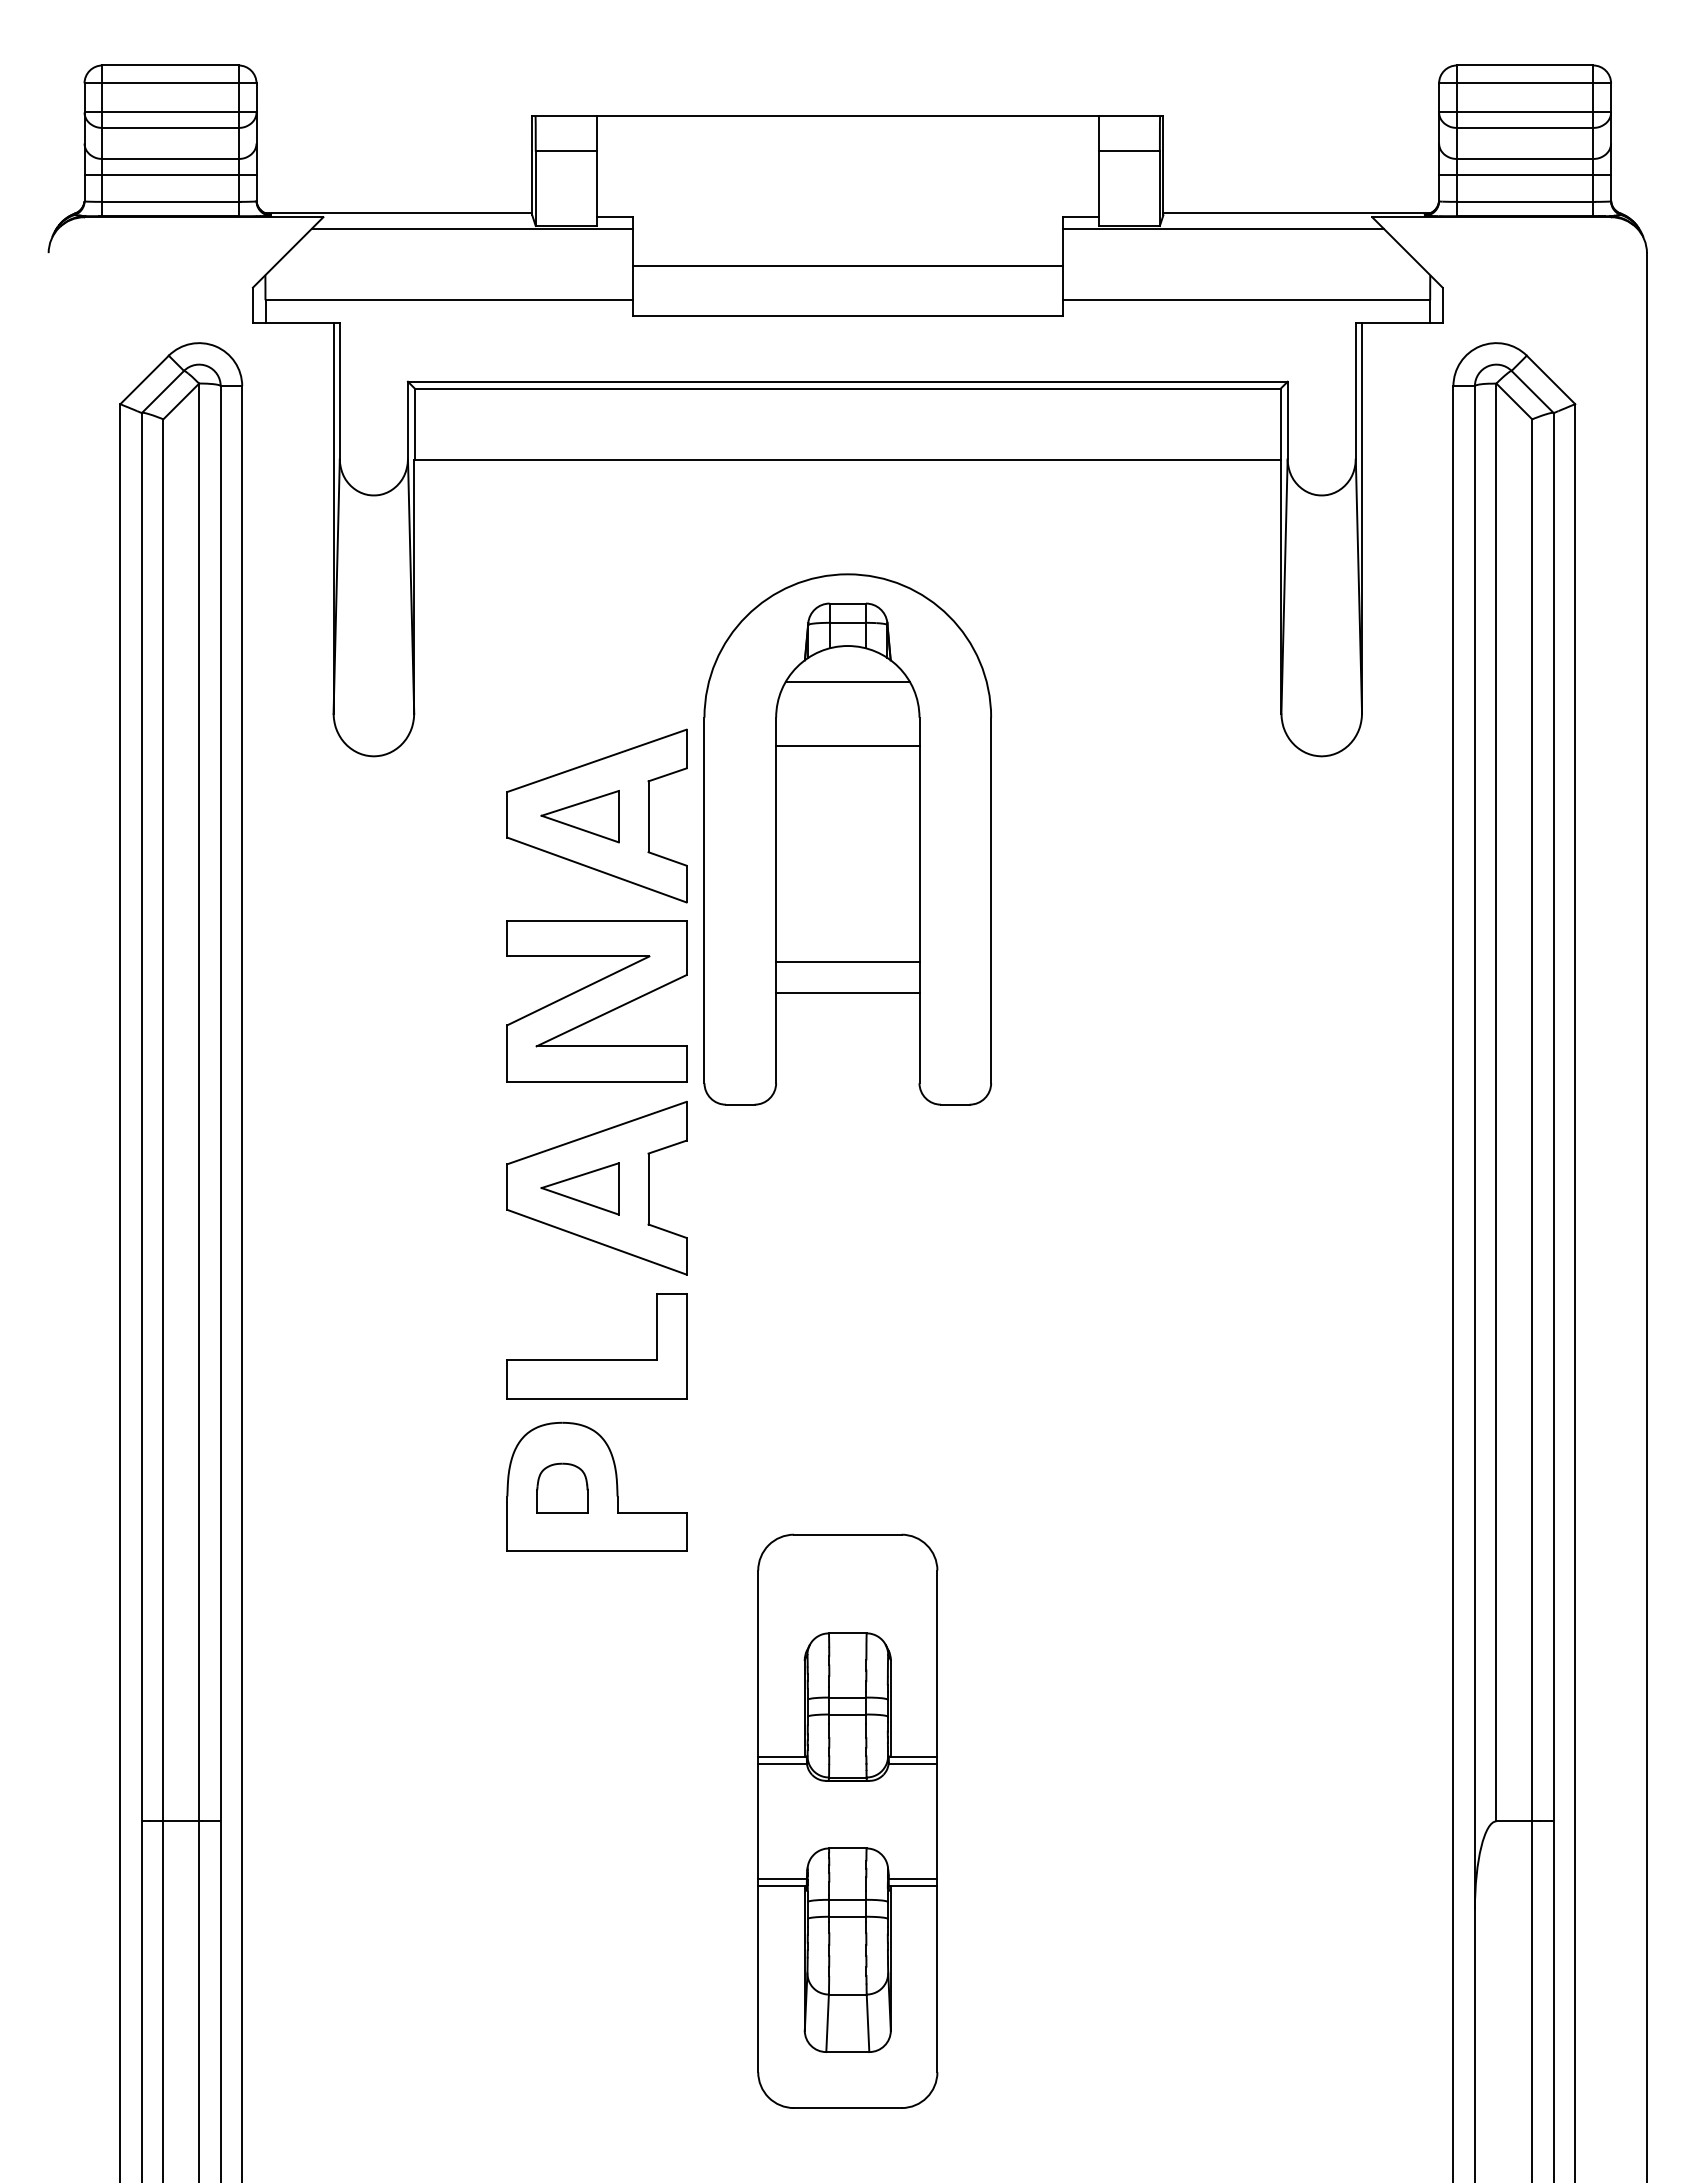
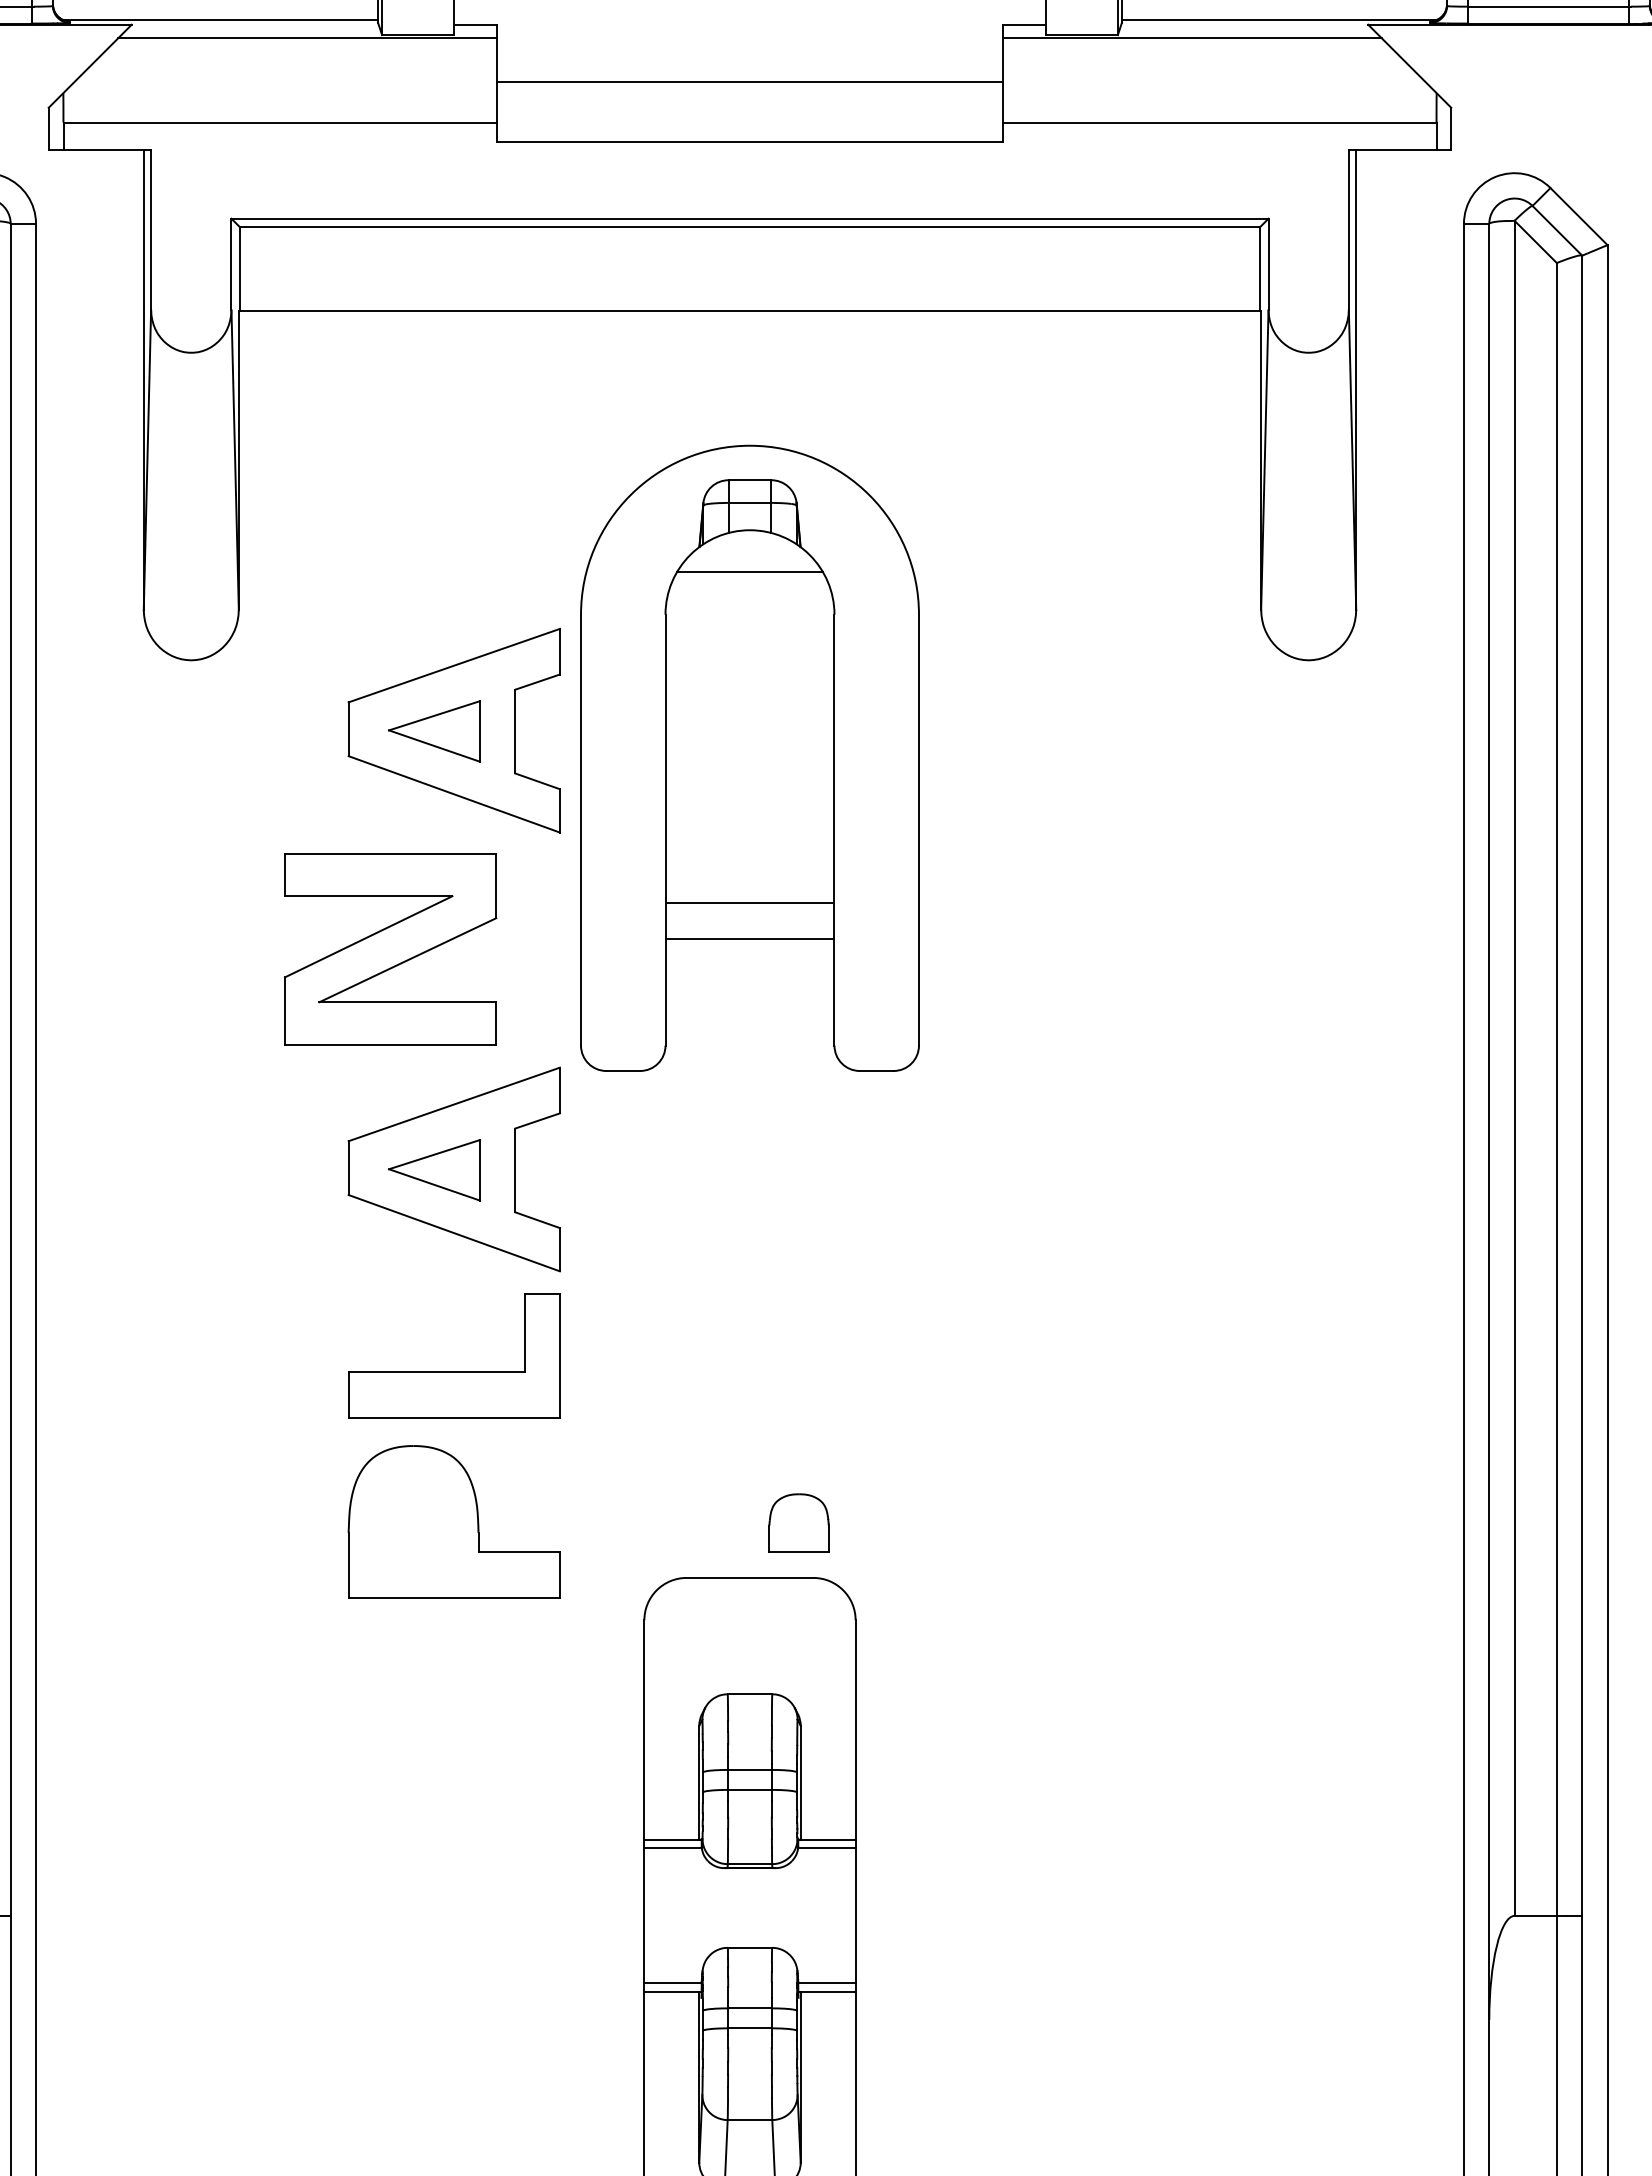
line: (847, 746) -> (749, 648), removed
part: (596, 1001) -> (390, 949), moved
part: (562, 1487) -> (799, 1522), moved

